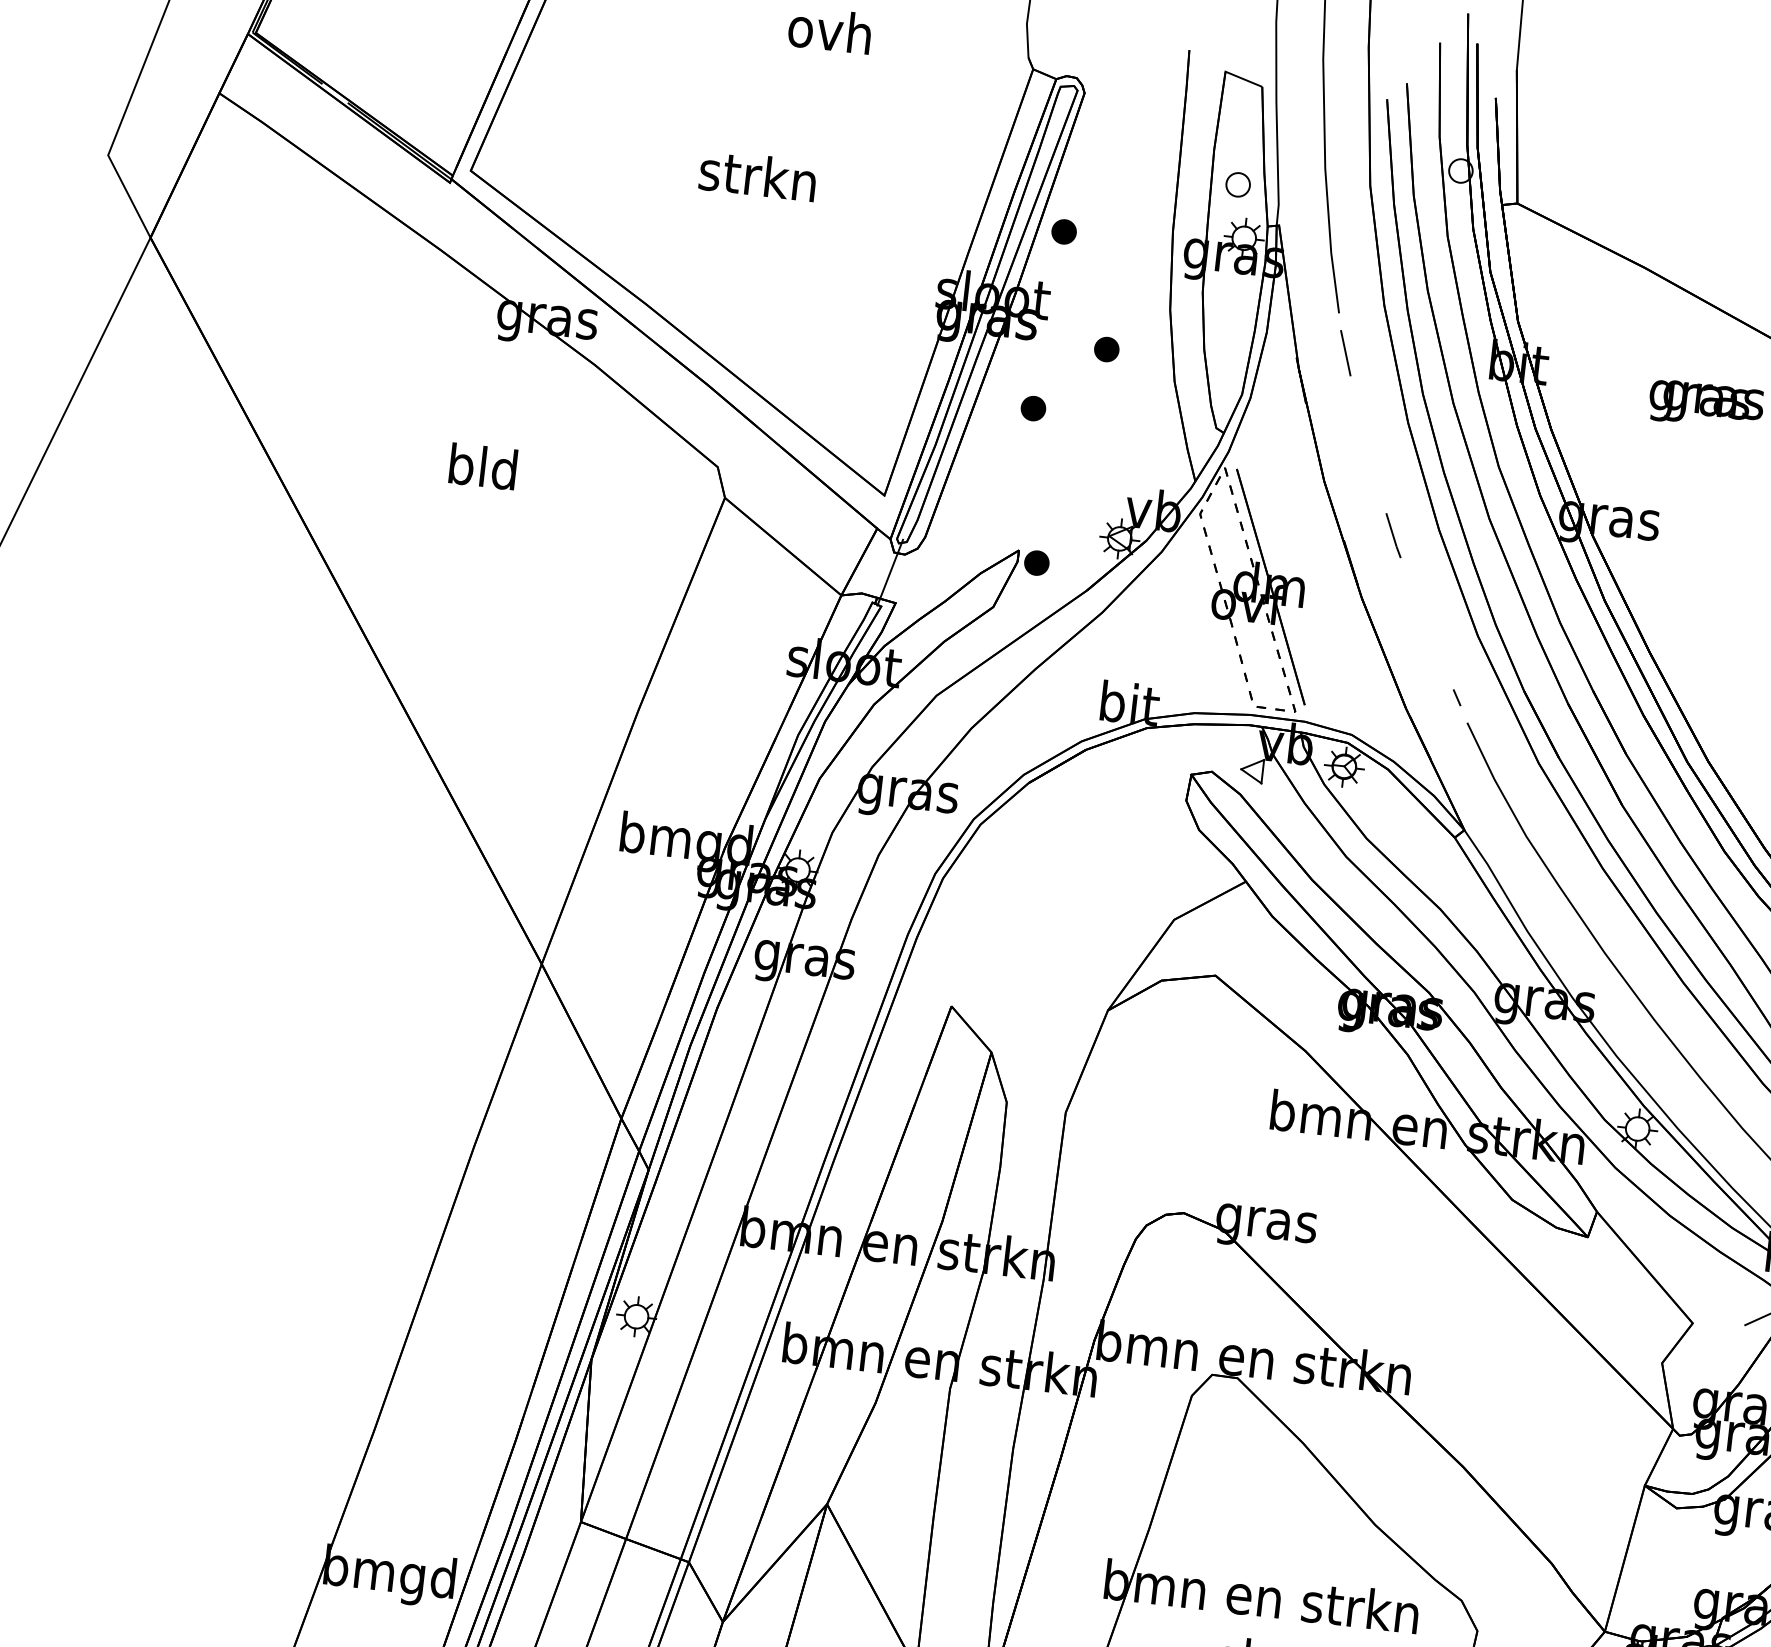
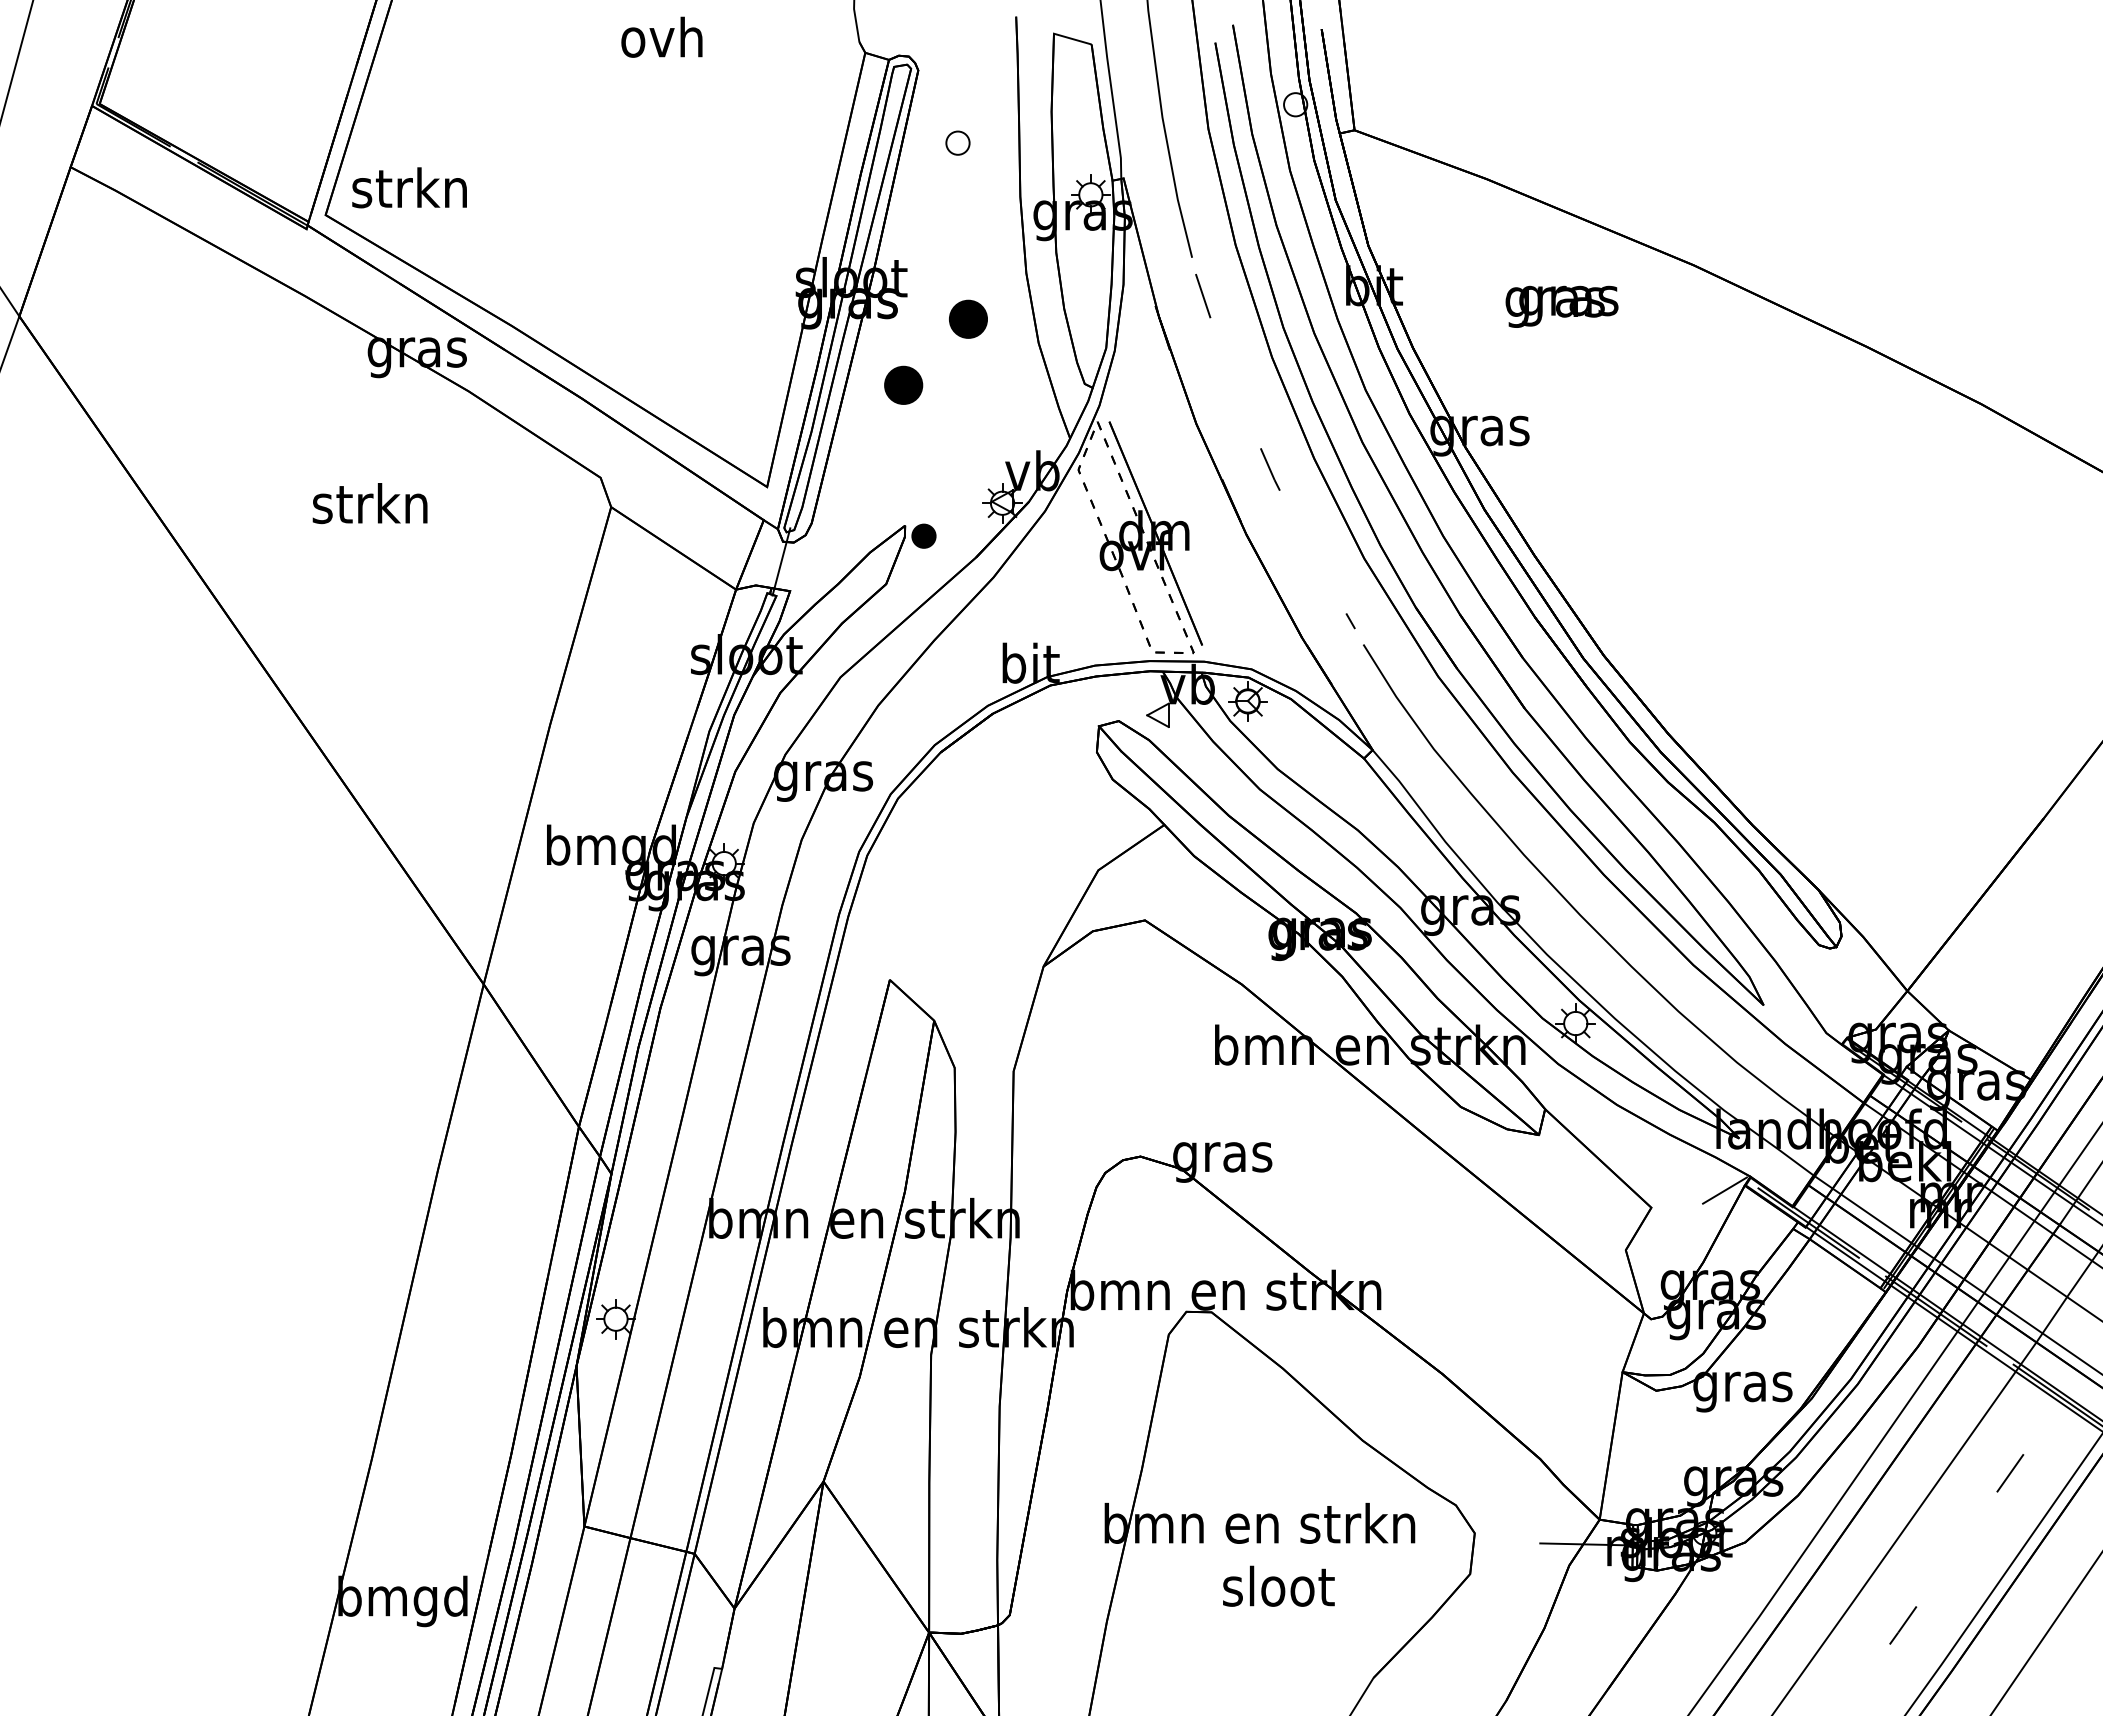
text: (757, 175) -> (409, 187), moved
part: (1237, 184) -> (957, 142), moved
part: (1063, 231) -> (913, 208), removed
part: (1106, 348) -> (968, 318), size x1.6
part: (1032, 407) -> (902, 384), size x1.6
text: (481, 466) -> (369, 503), bld -> strkn

